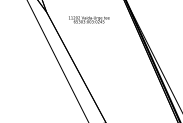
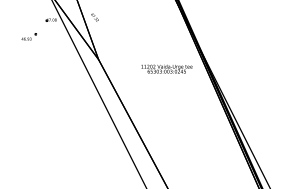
text: (88, 19) -> (166, 68), moved

